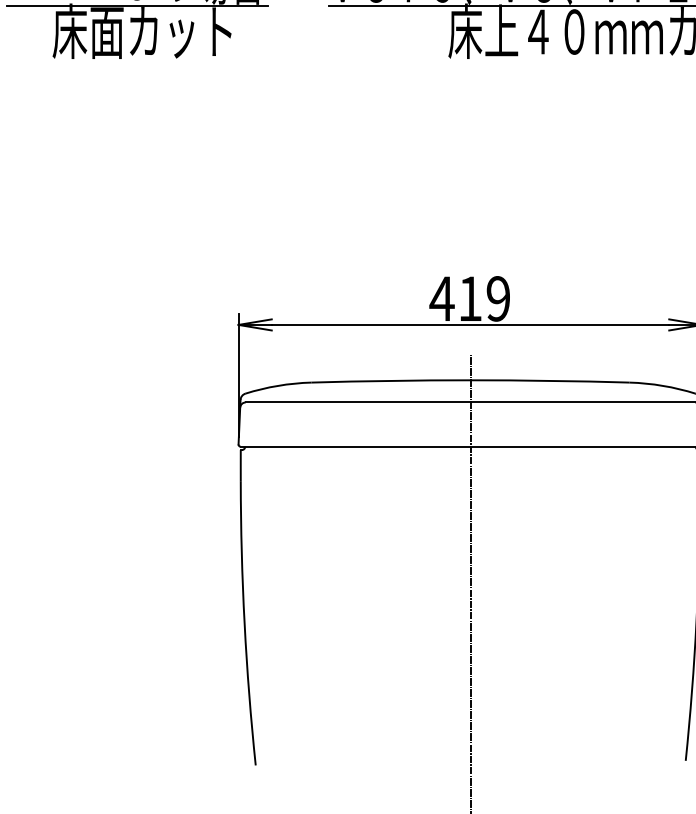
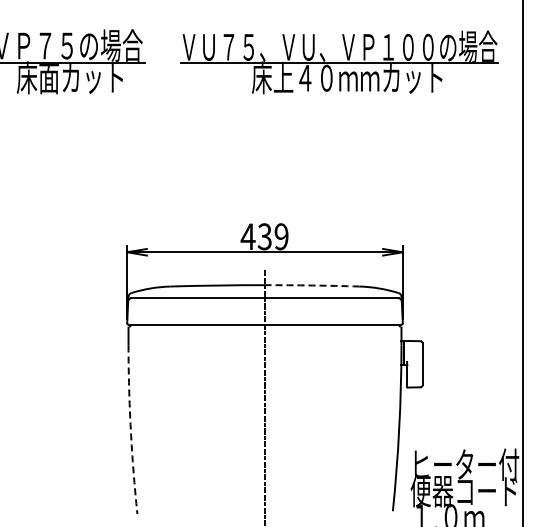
text: (469, 298) -> (264, 236), 419 -> 439
arc: (550, 380) -> (312, 285), solid -> dashed
arc: (244, 623) -> (130, 429), solid -> dashed

